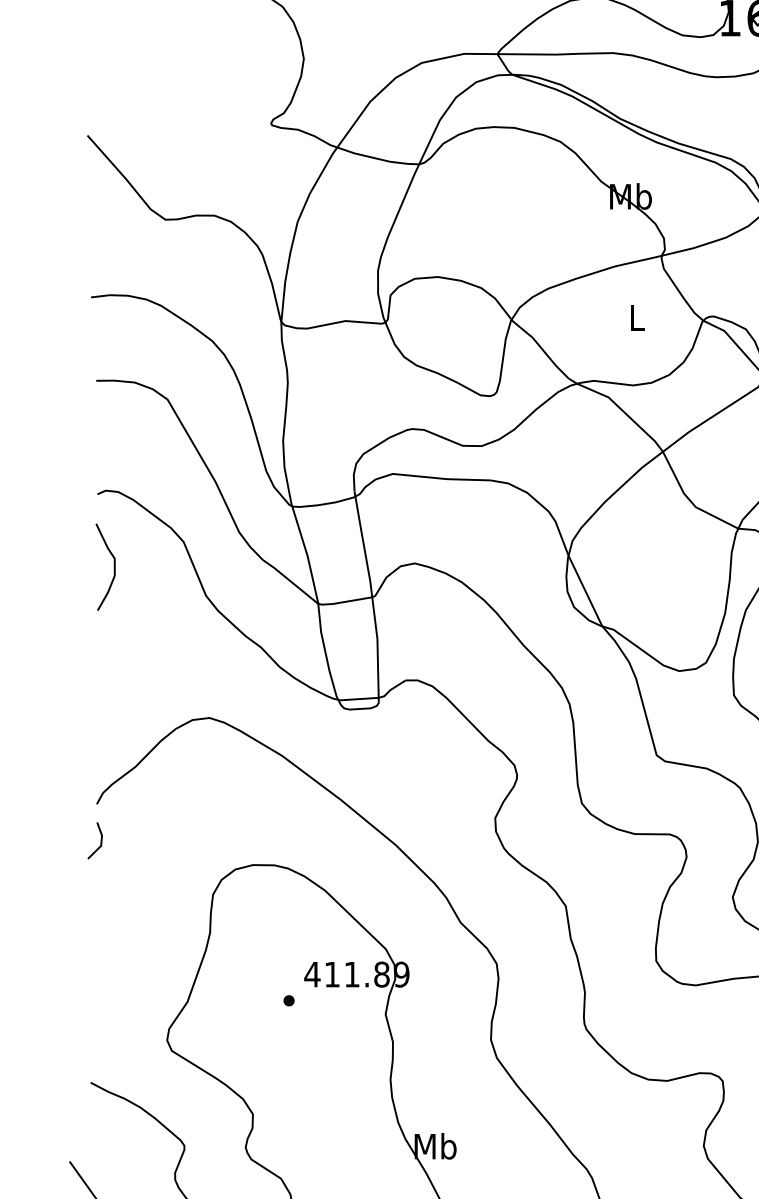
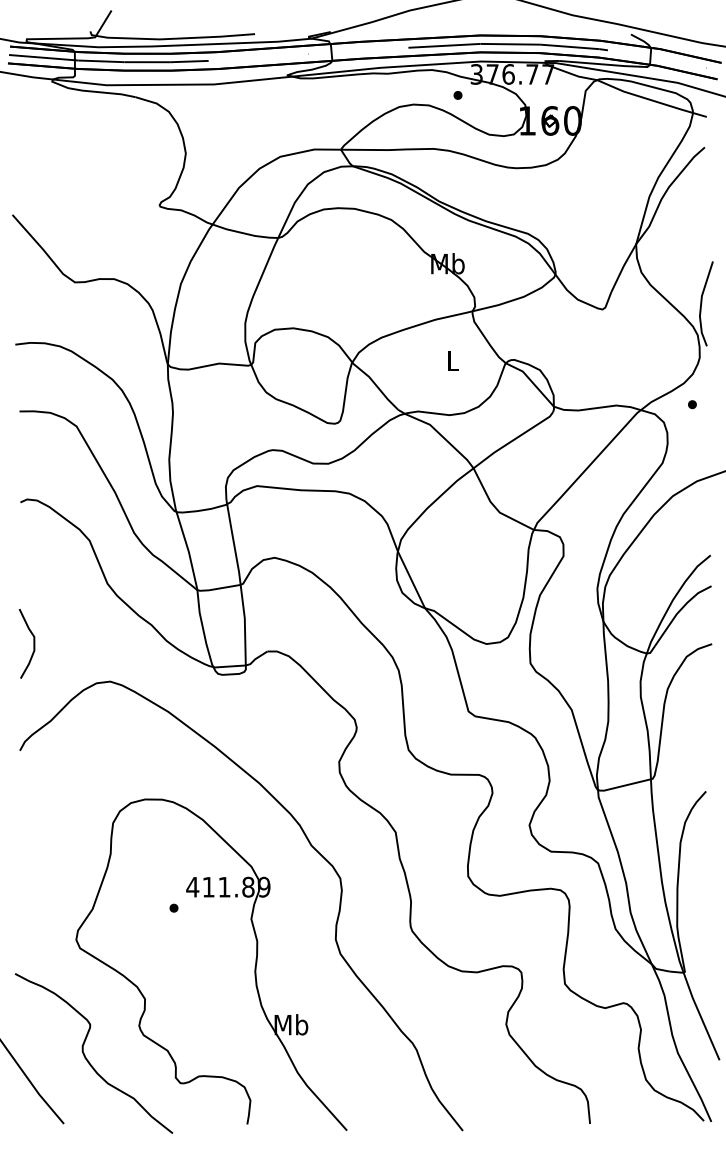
curve: (113, 566) -> (33, 643), moved
line: (99, 841) -> (22, 780), removed

